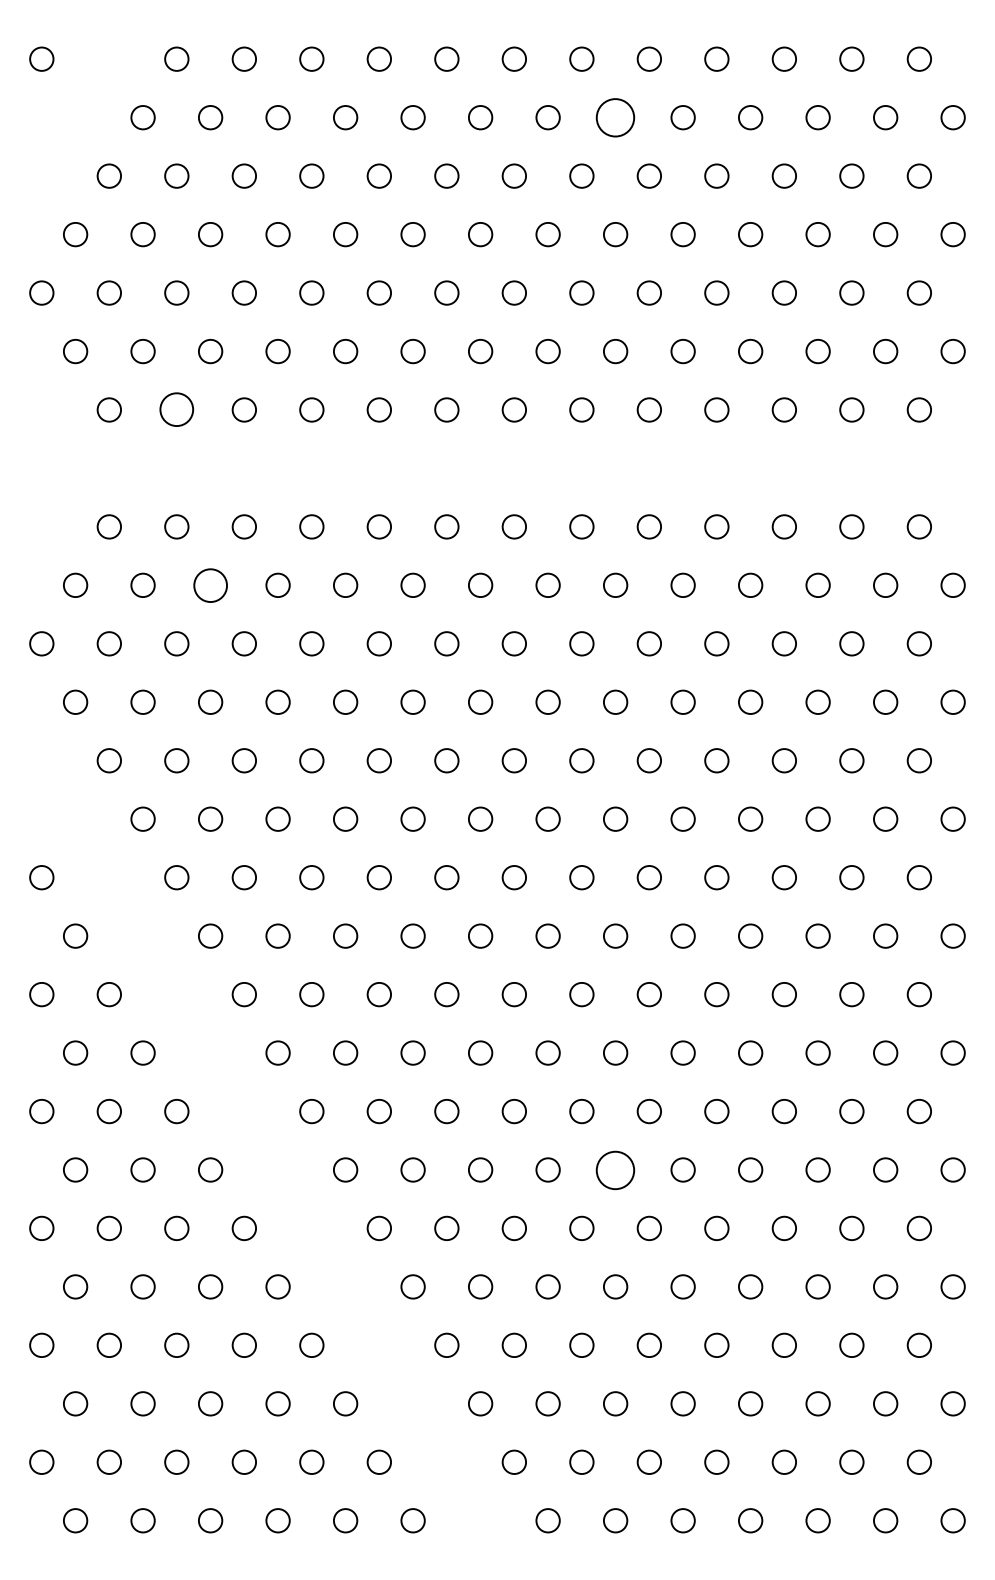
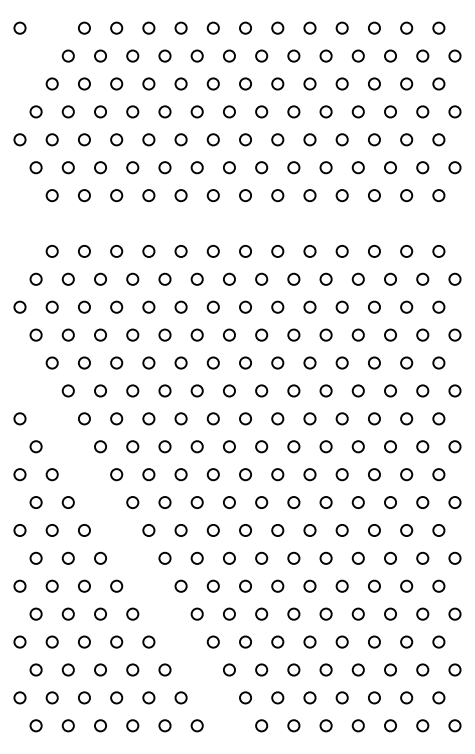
circle: (614, 116) -> (293, 55), size x0.62
circle: (176, 409) -> (84, 195), size x0.71
circle: (210, 583) -> (100, 278), size x0.71
circle: (614, 1168) -> (293, 557), size x0.62

